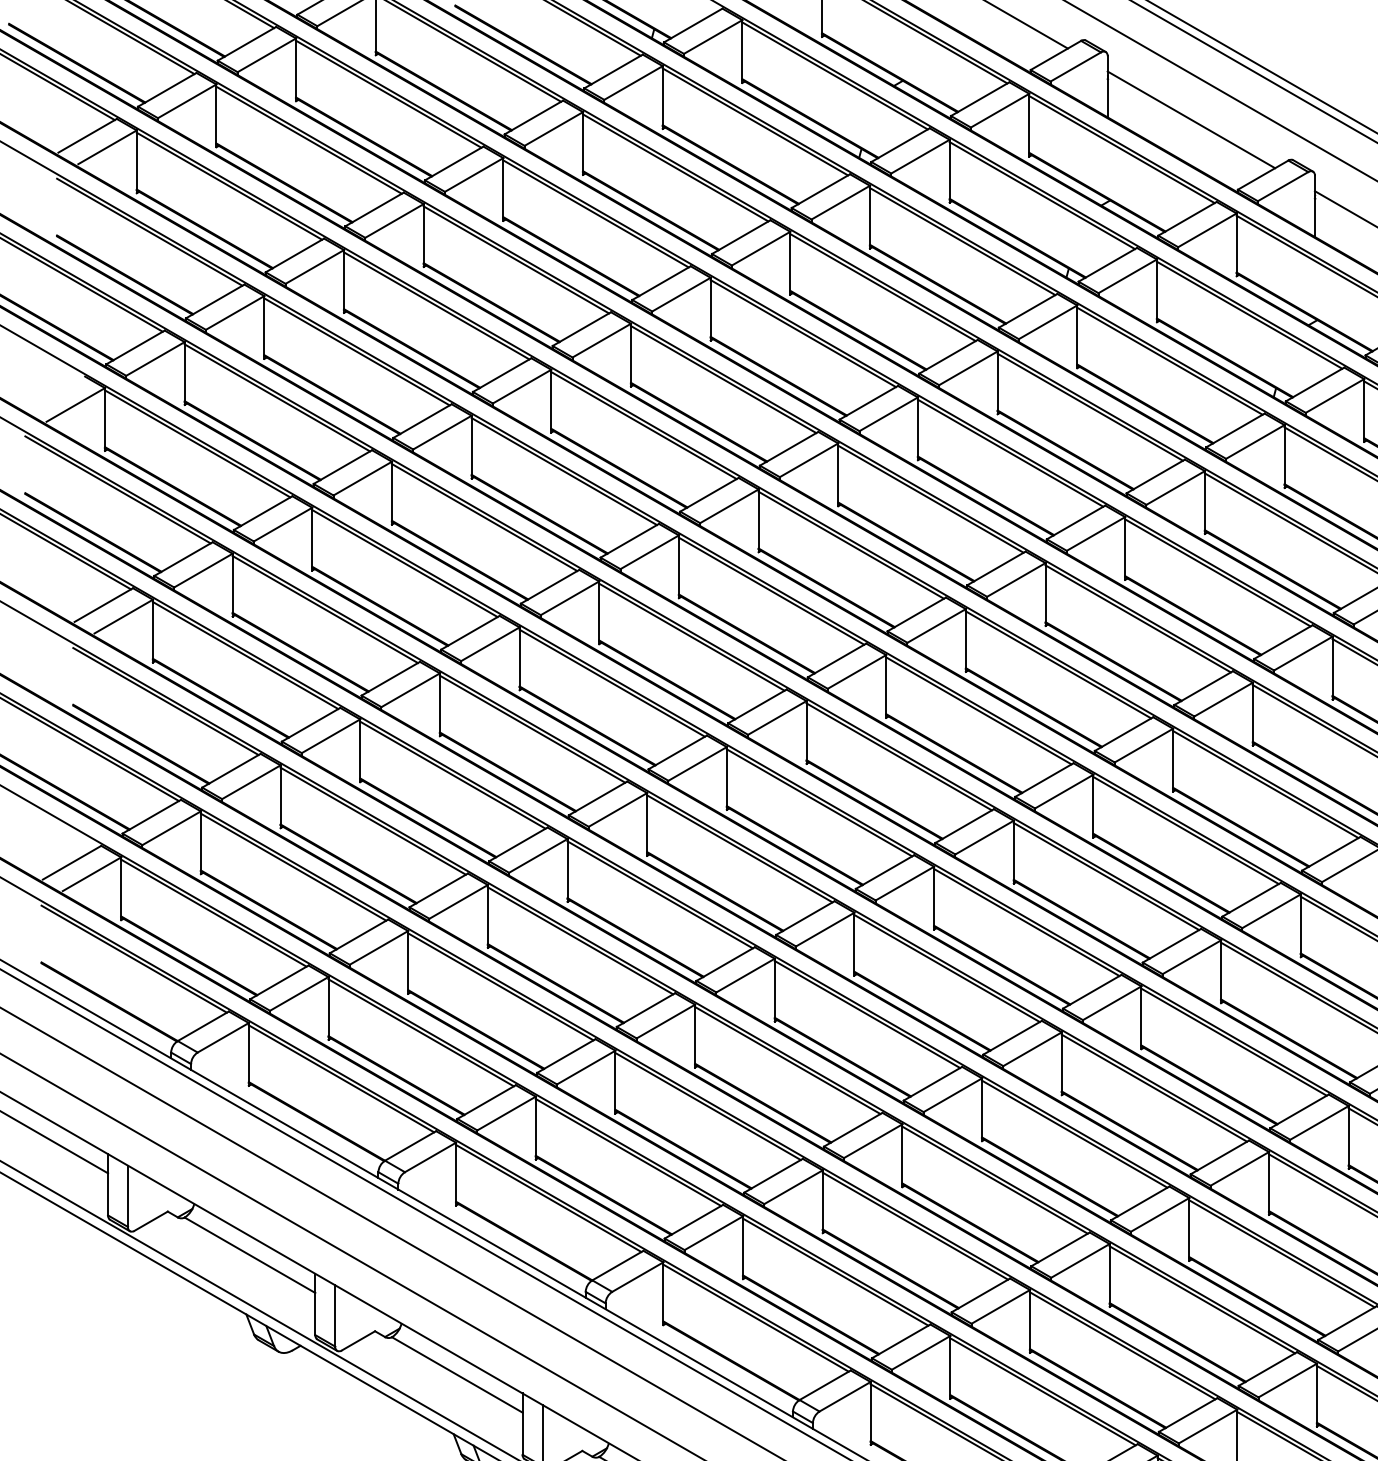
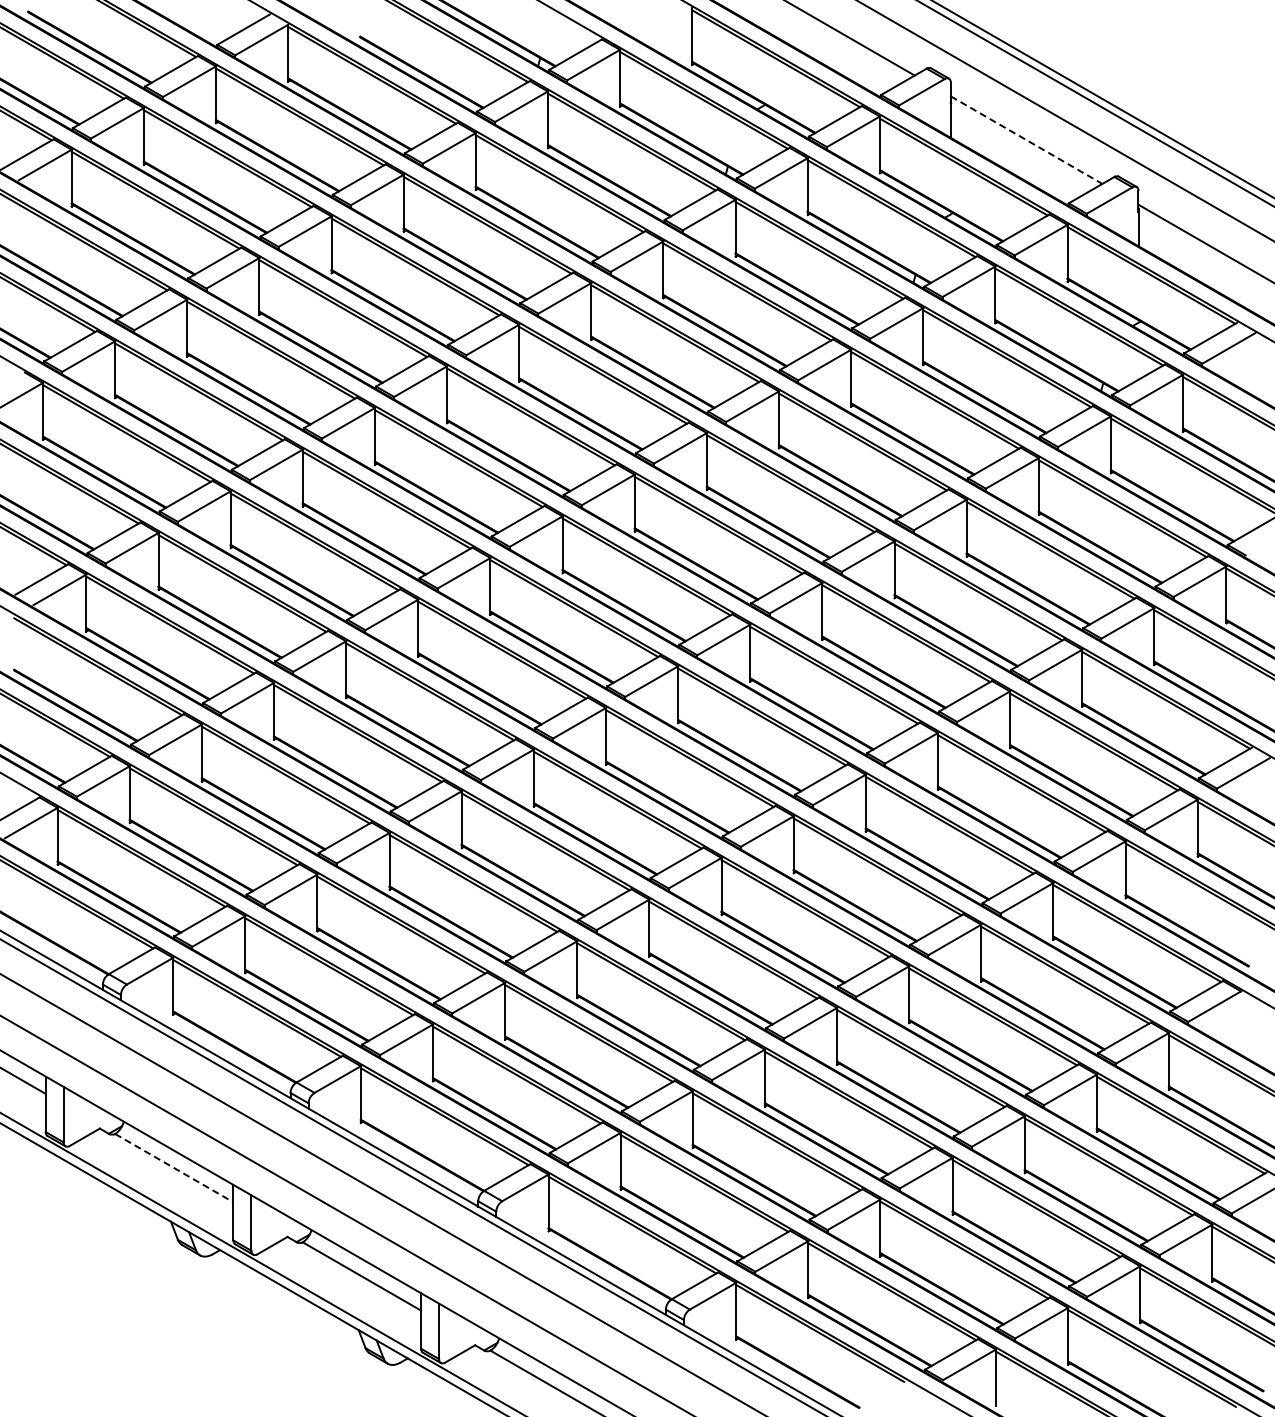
line: (1191, 120) -> (1026, 140), solid -> dashed
line: (250, 1255) -> (174, 1168), solid -> dashed

